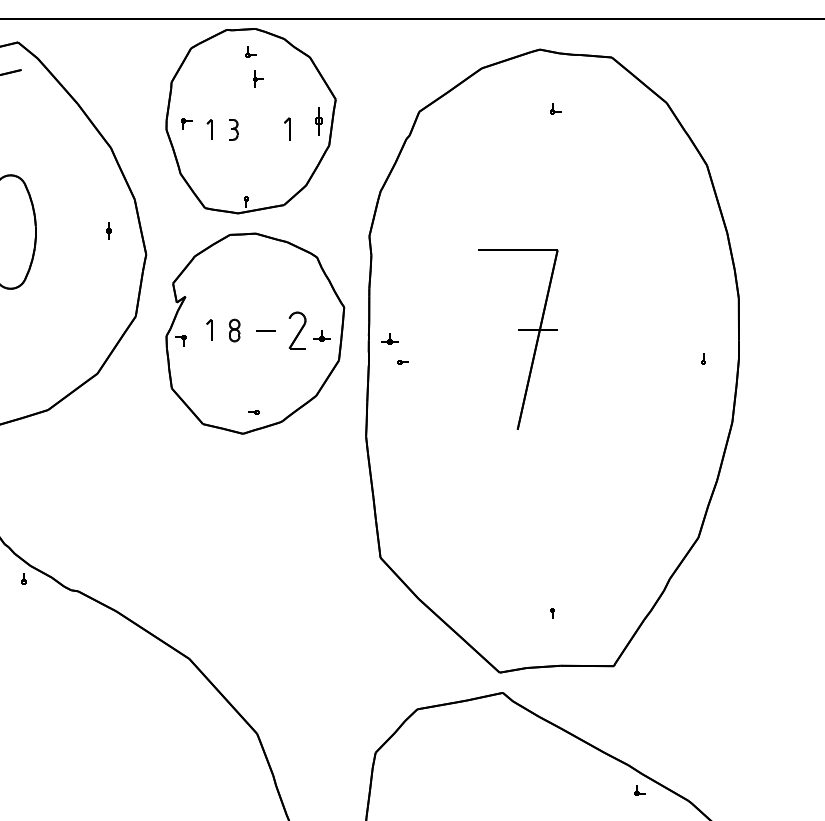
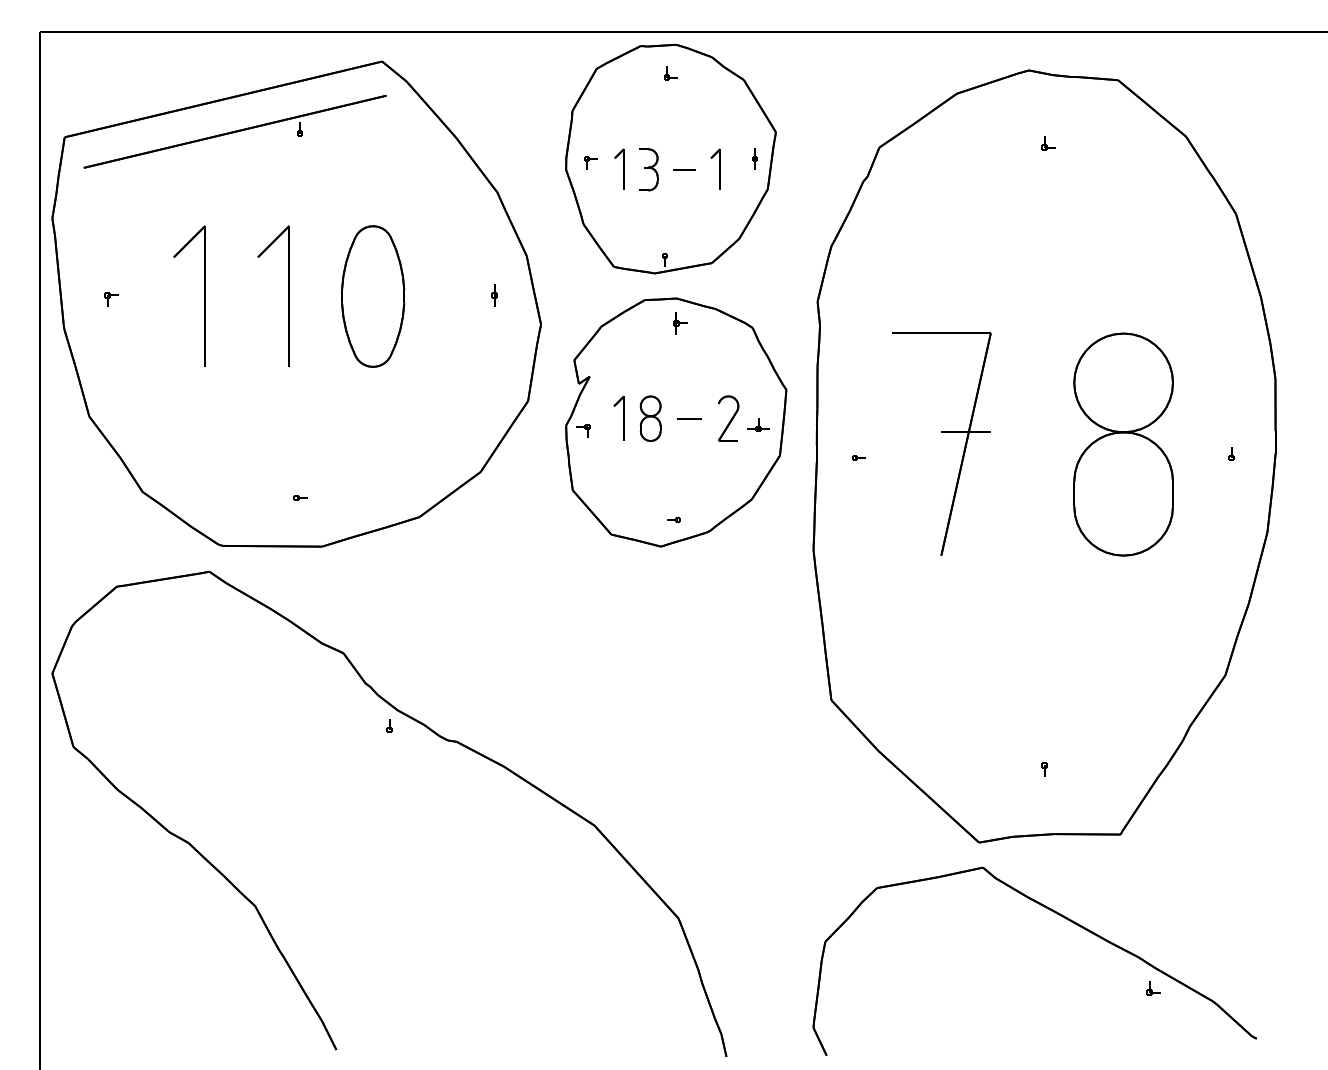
part: (258, 79) -> (680, 323), moved
part: (318, 120) -> (754, 158), size x0.62
part: (209, 128) -> (619, 168), size x1.67
part: (287, 128) -> (715, 168), size x1.43
part: (232, 129) -> (648, 169), size x1.67
line: (262, 129) -> (684, 169), added
part: (208, 329) -> (618, 417), size x1.67
part: (234, 330) -> (650, 418), size x1.67
part: (517, 330) -> (941, 432), moved
part: (389, 338) -> (842, 428), removed
part: (616, 351) -> (1123, 444), added

